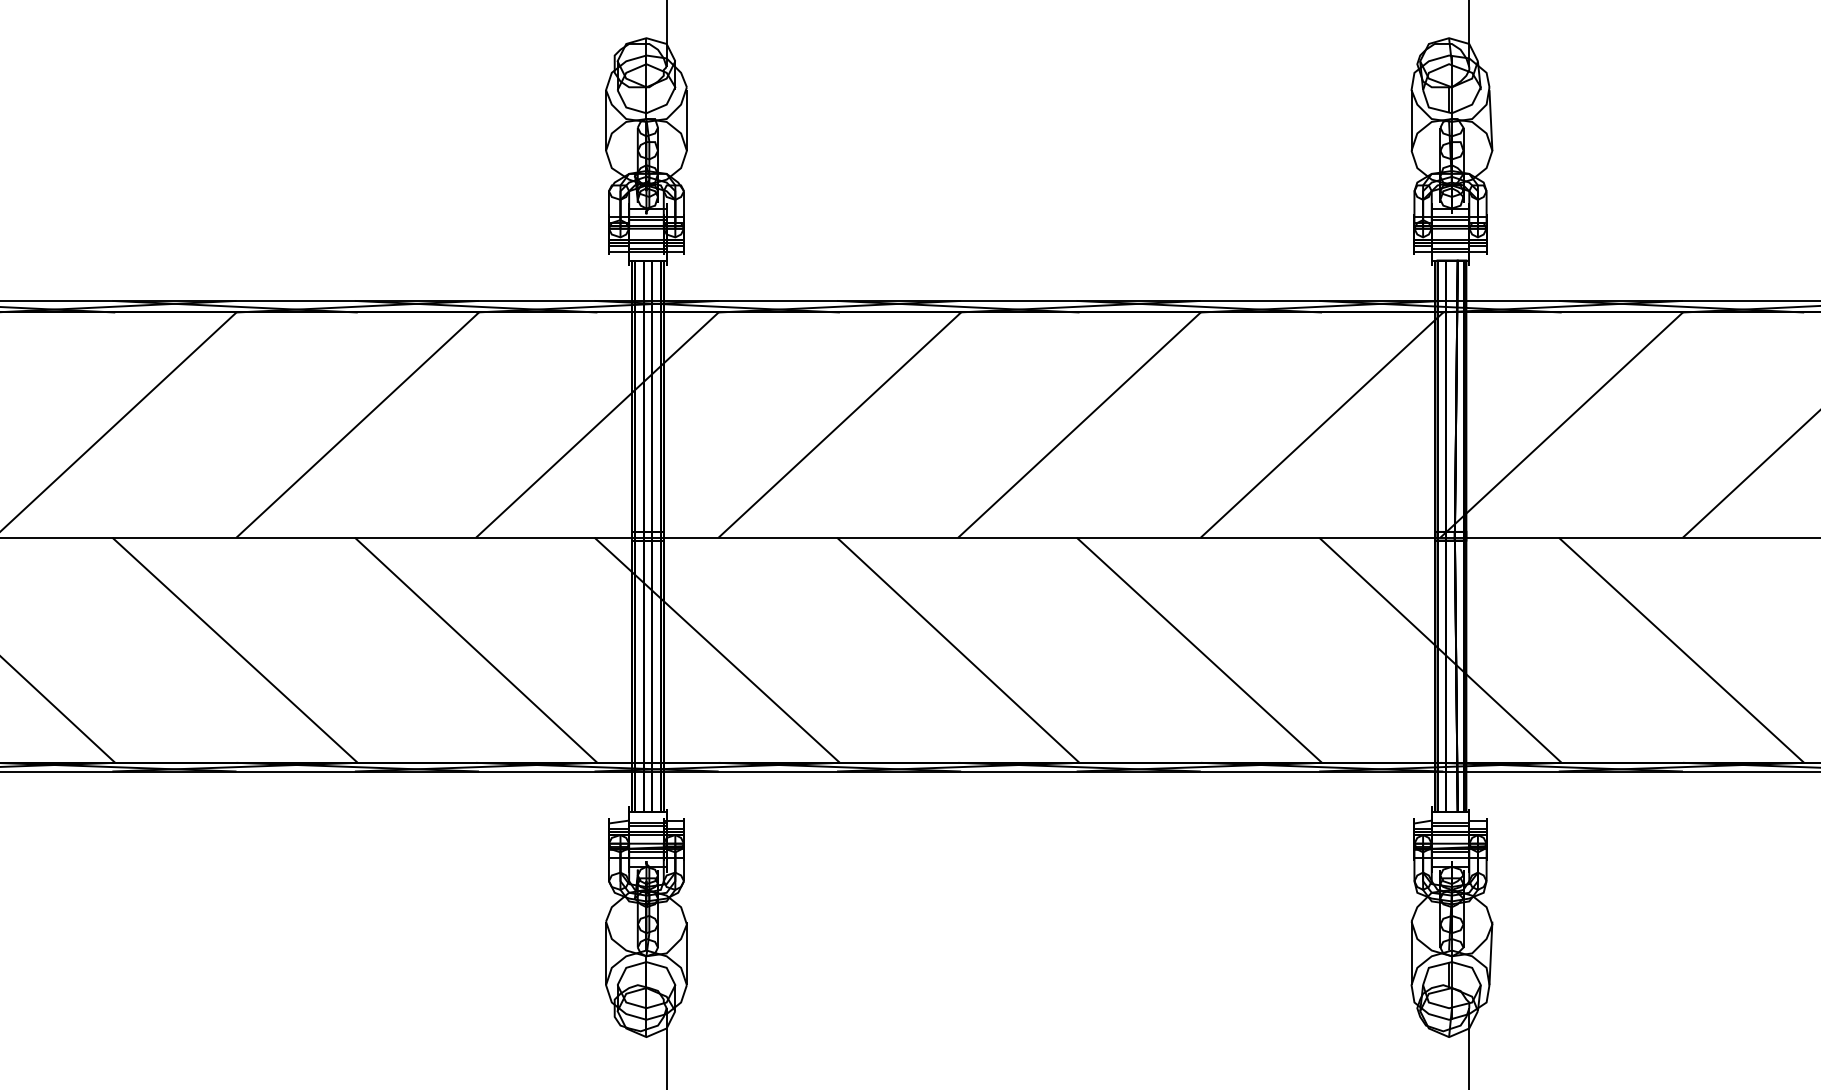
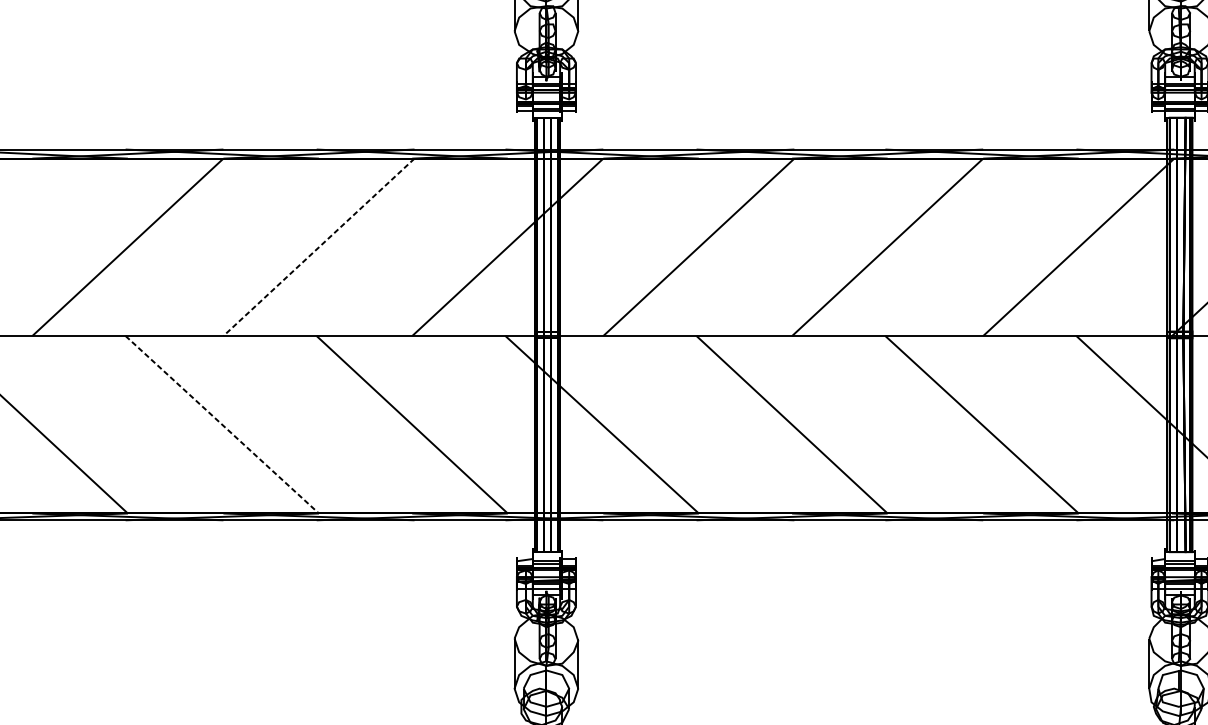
line: (357, 425) -> (318, 247), solid -> dashed
line: (235, 650) -> (222, 424), solid -> dashed

